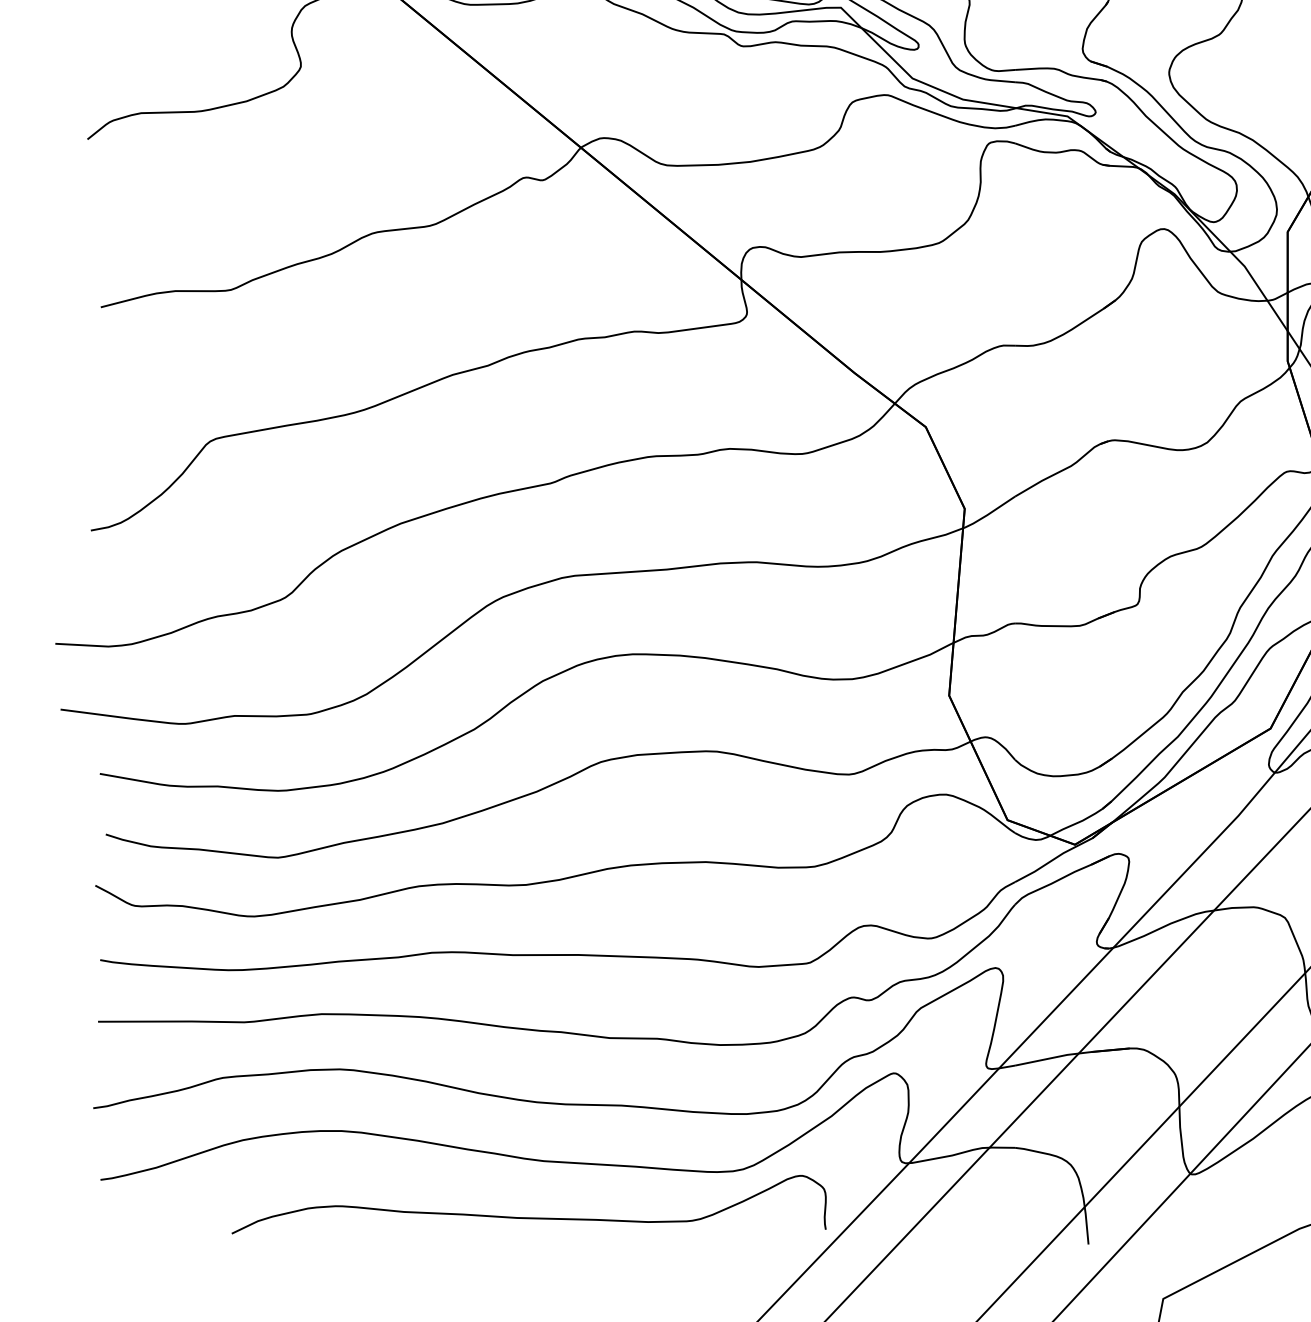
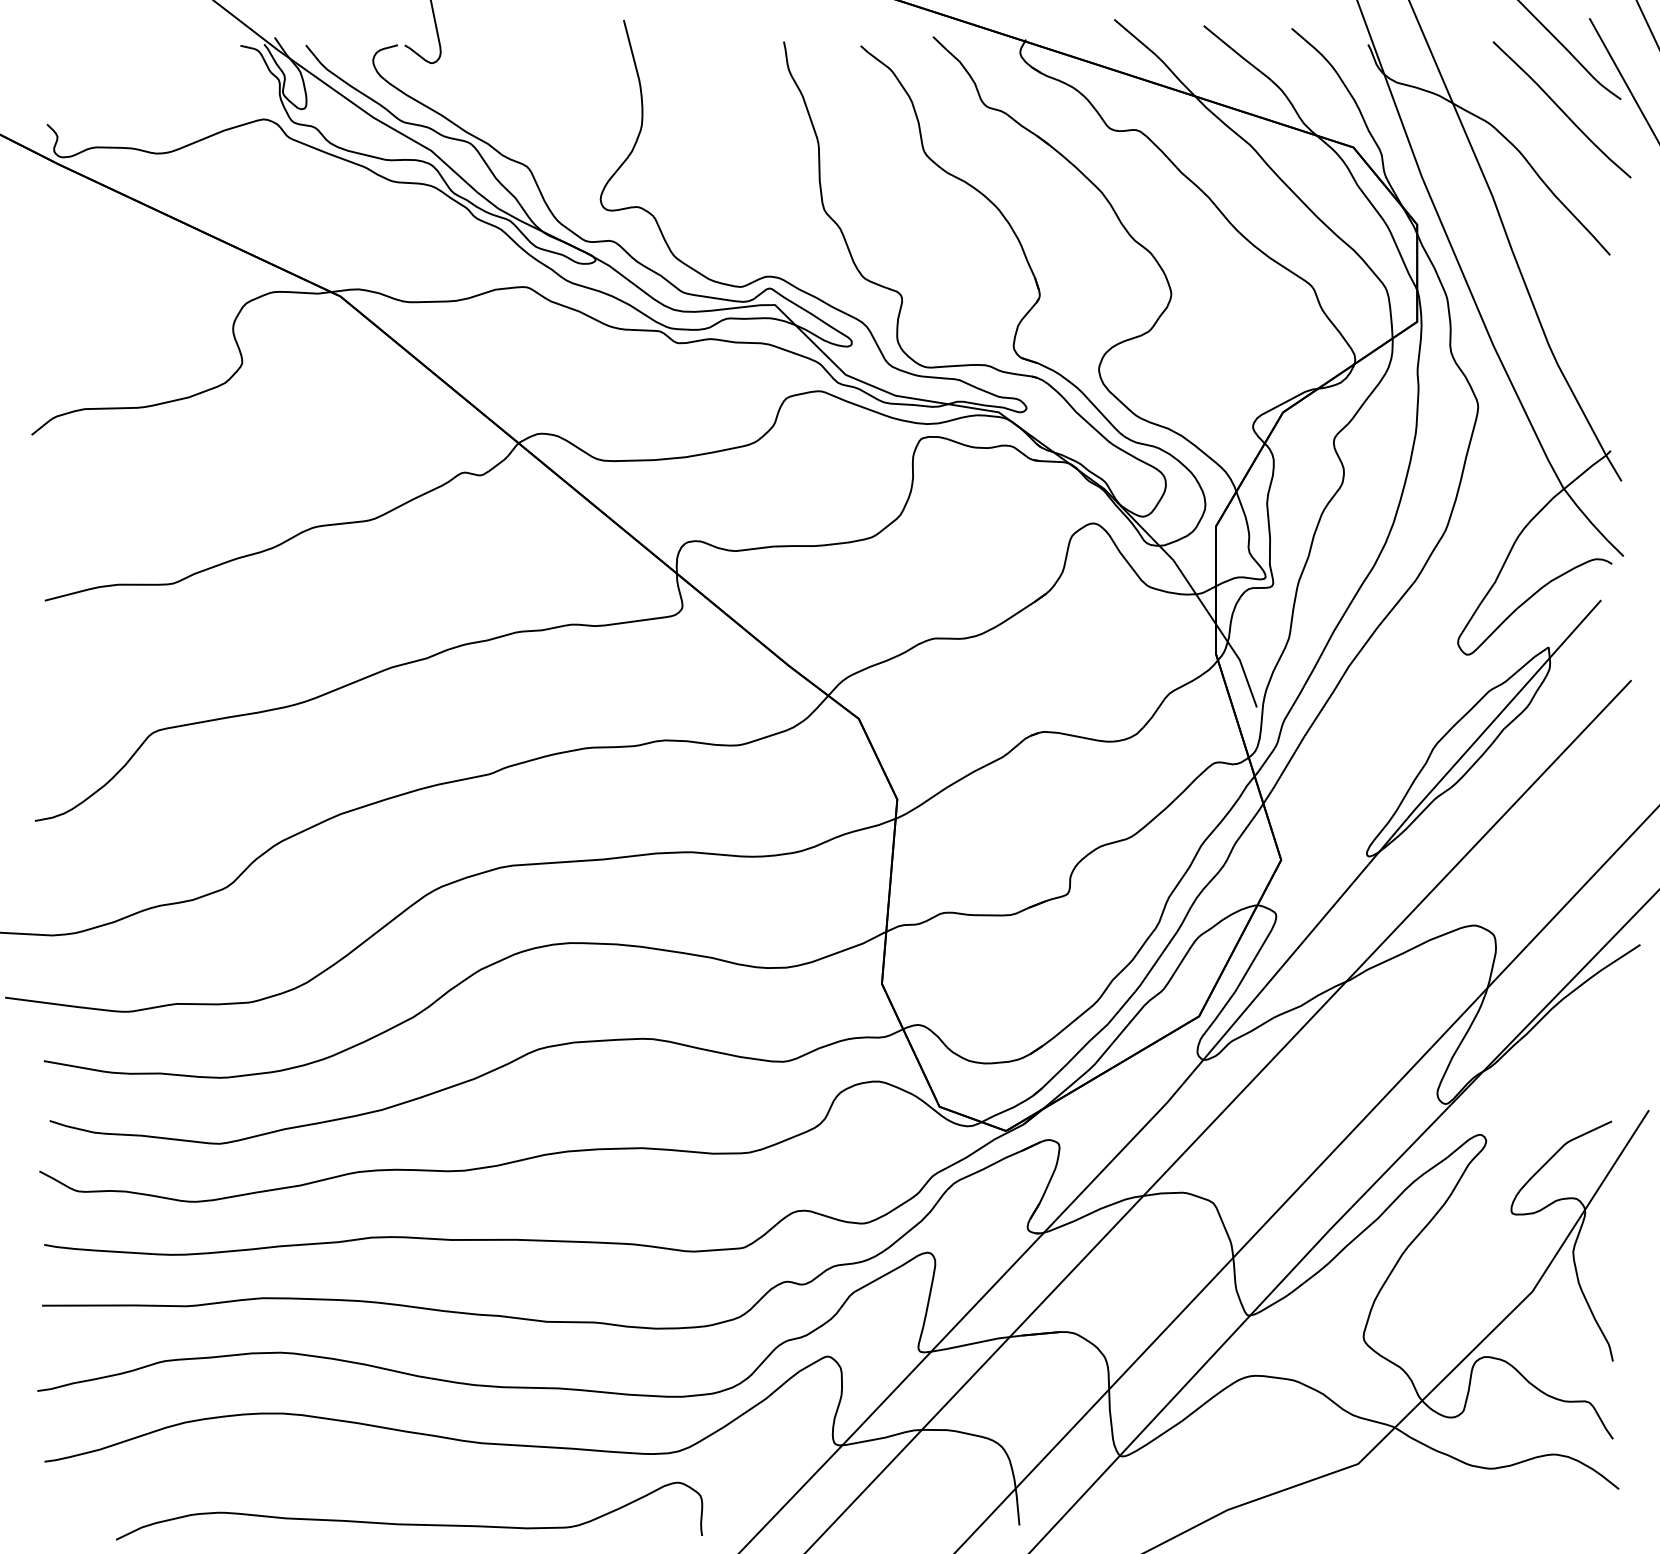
curve: (529, 1217) -> (409, 1523), moved

